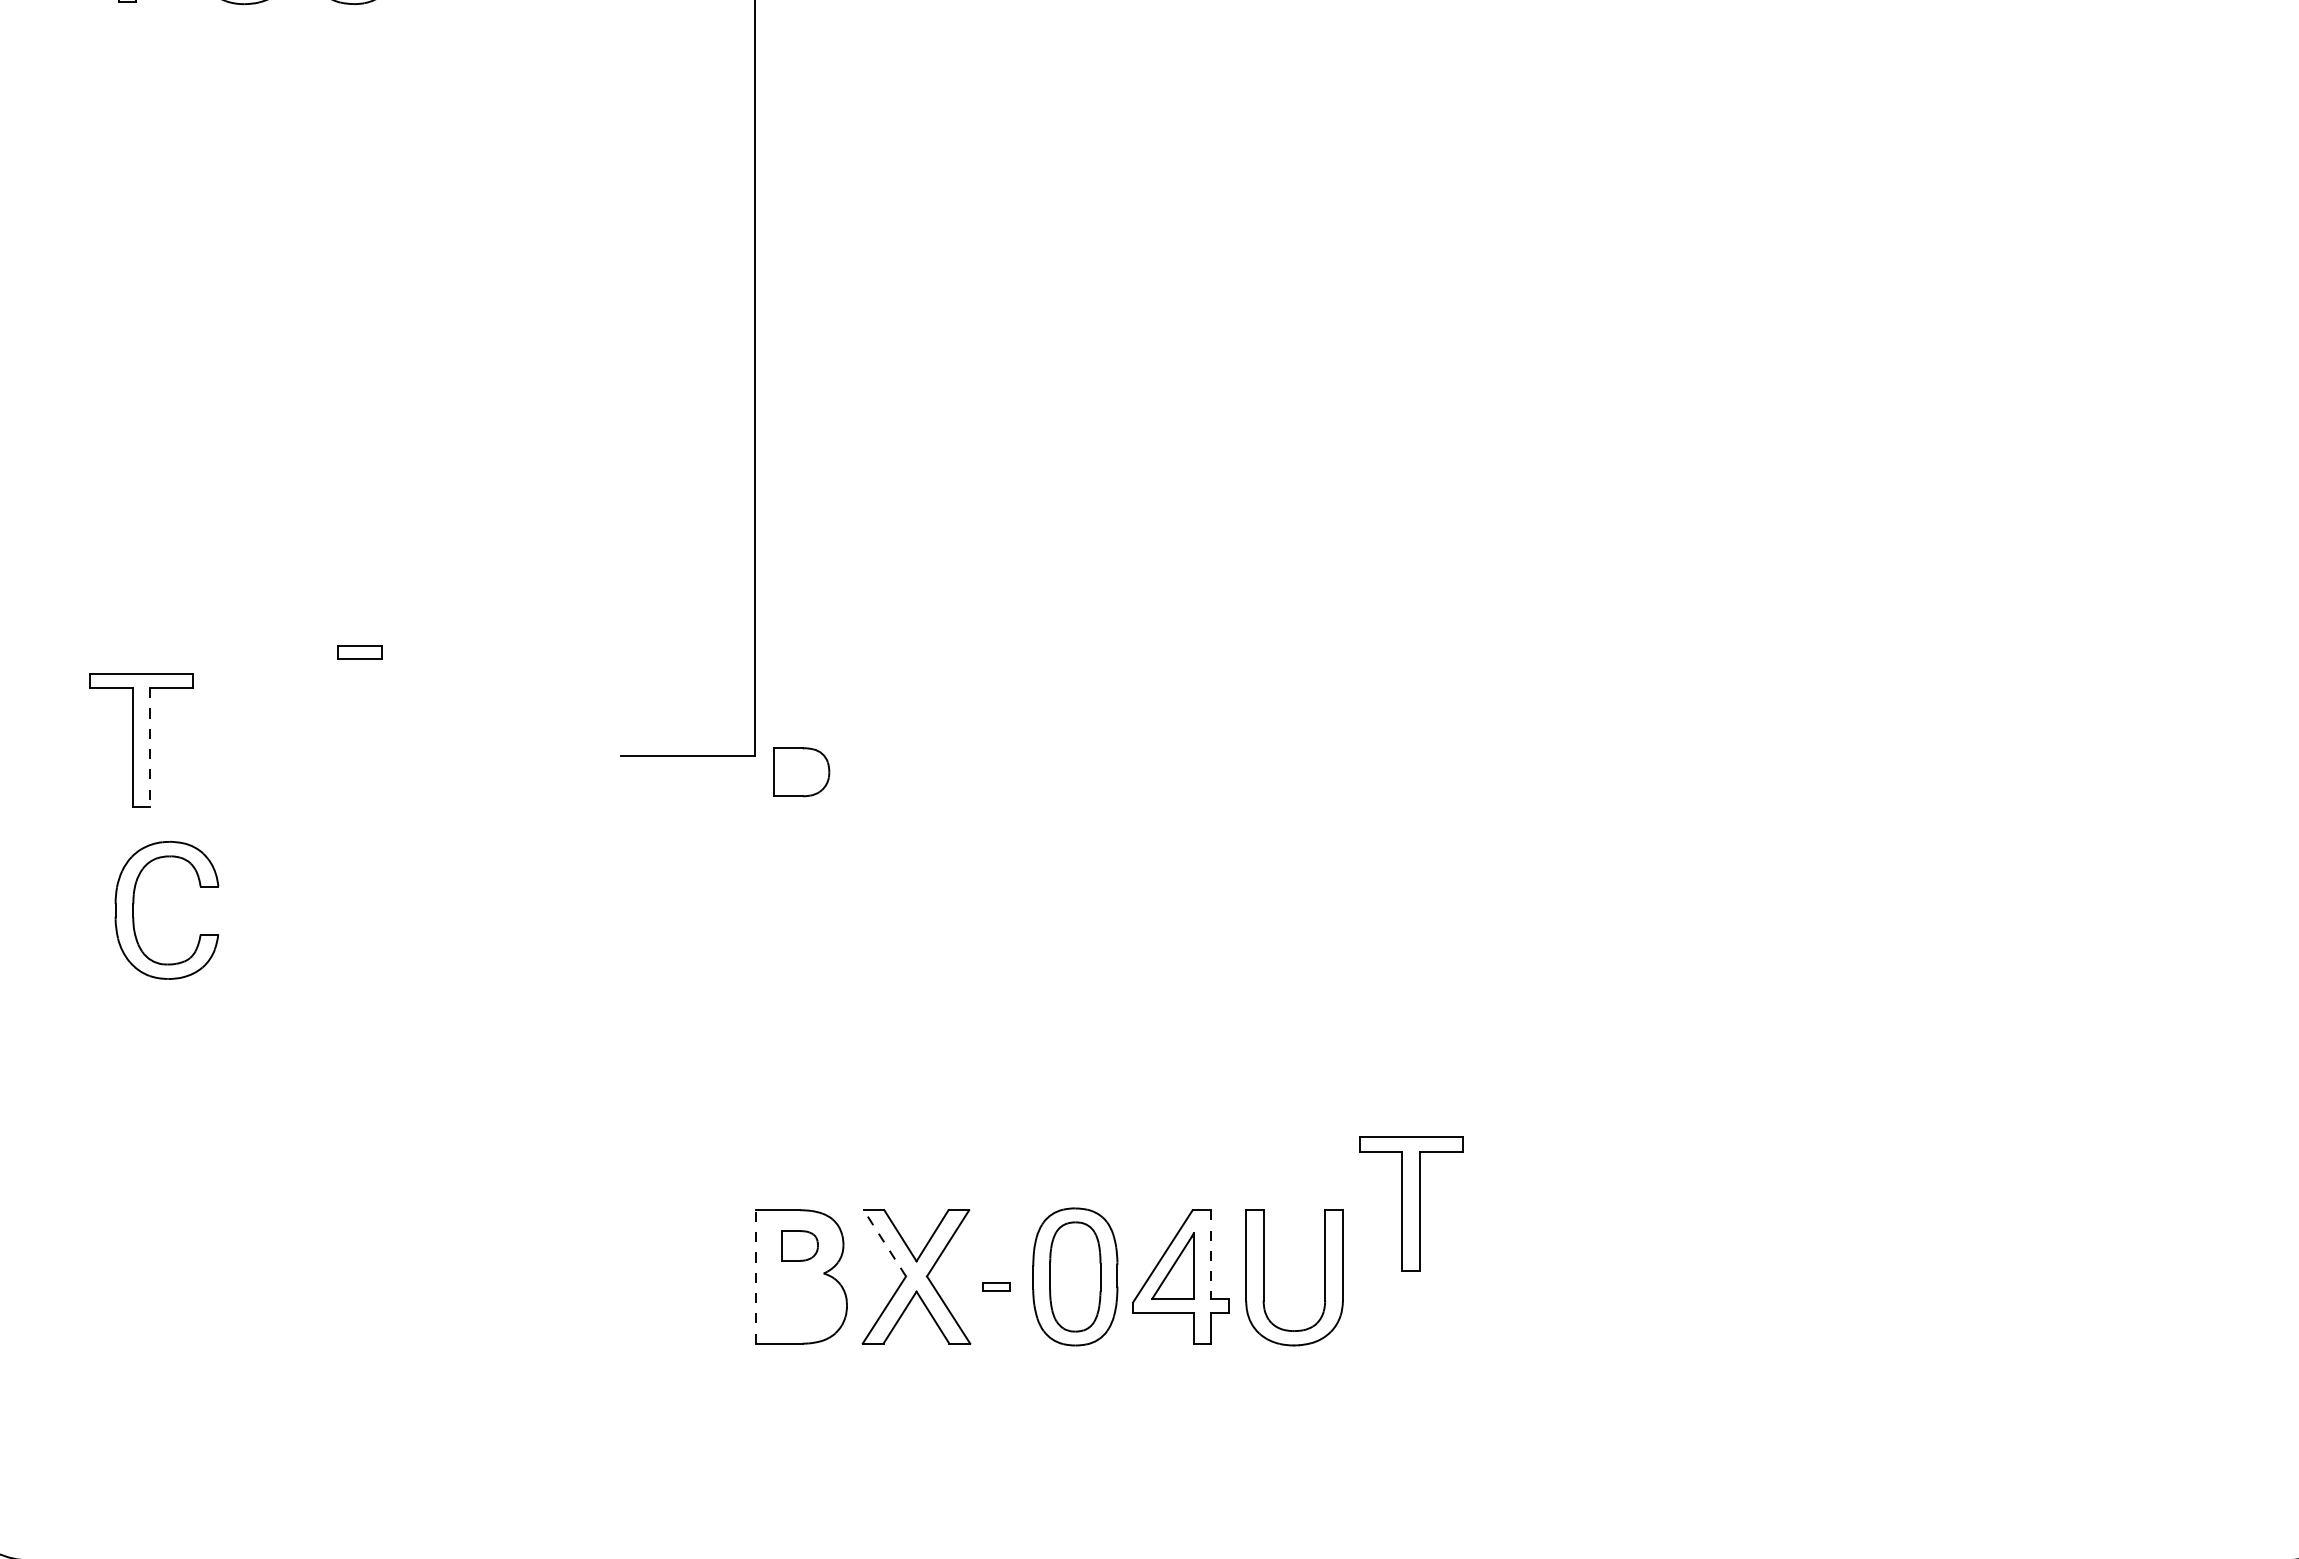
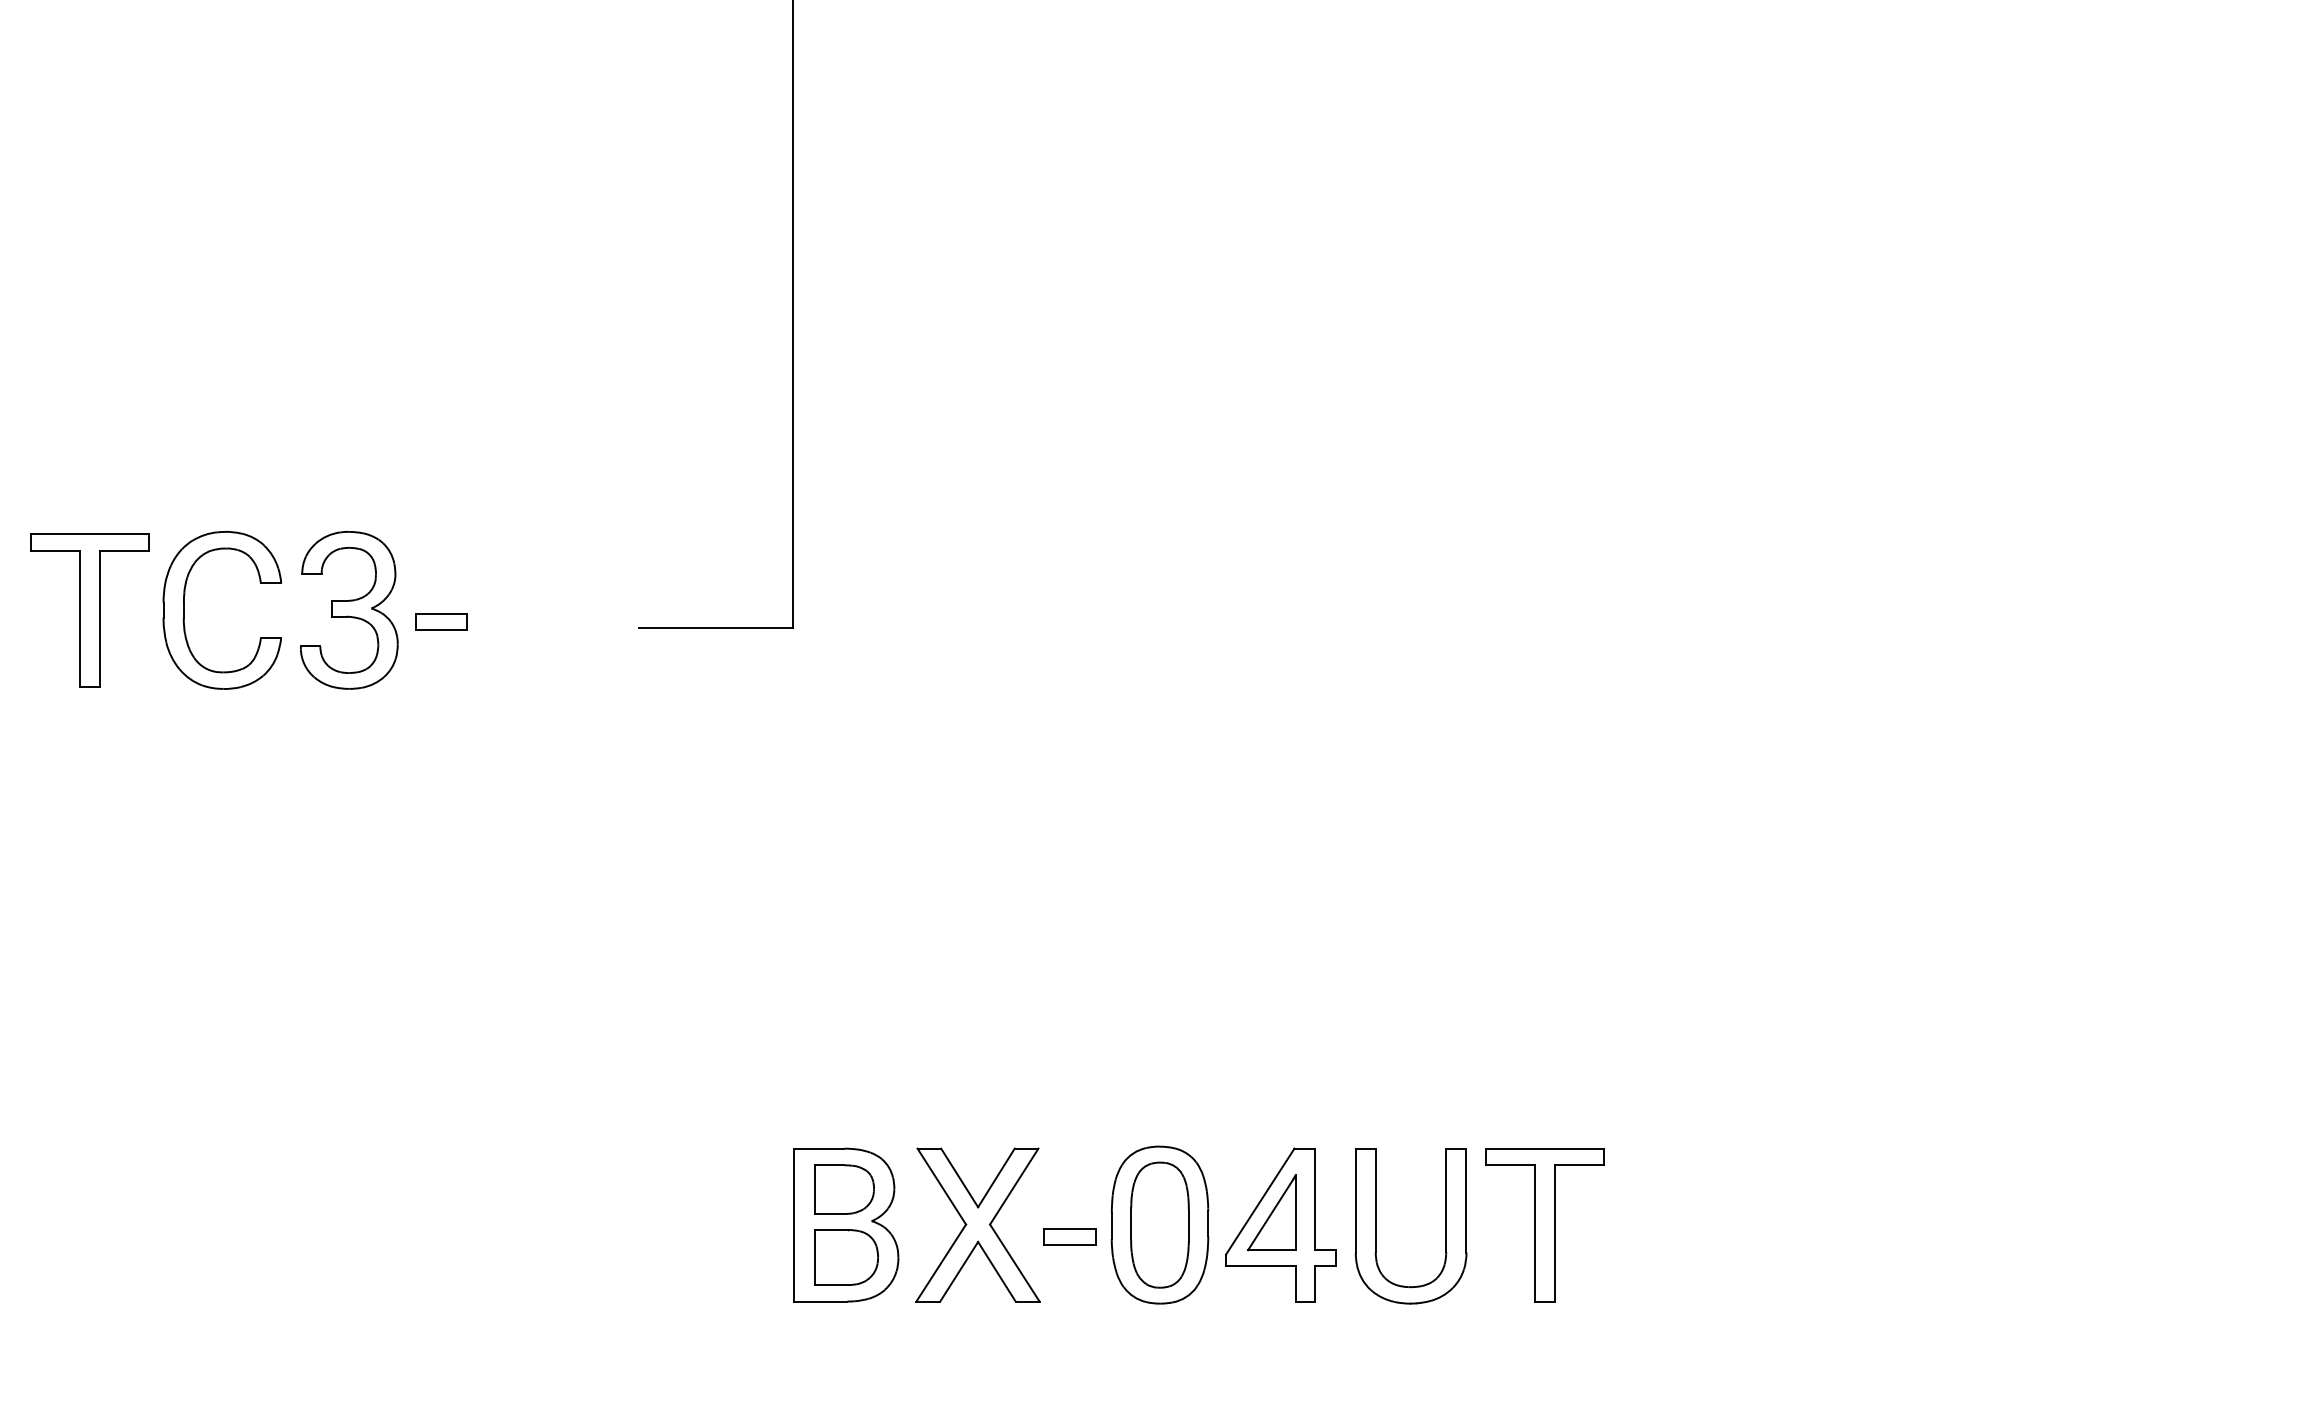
part: (359, 652) -> (440, 621), moved
part: (367, 740) -> (349, 610), added
line: (150, 748) -> (100, 619), dashed -> solid
part: (801, 772) -> (846, 1257), moved
part: (134, 903) -> (185, 602), moved
part: (1411, 1203) -> (1545, 1224), moved
line: (884, 1242) -> (941, 1185), dashed -> solid
part: (799, 1245) -> (843, 1189), size x1.43
line: (1210, 1255) -> (1314, 1200), dashed -> solid
line: (756, 1276) -> (794, 1224), dashed -> solid
part: (996, 1286) -> (1069, 1236), size x1.67

